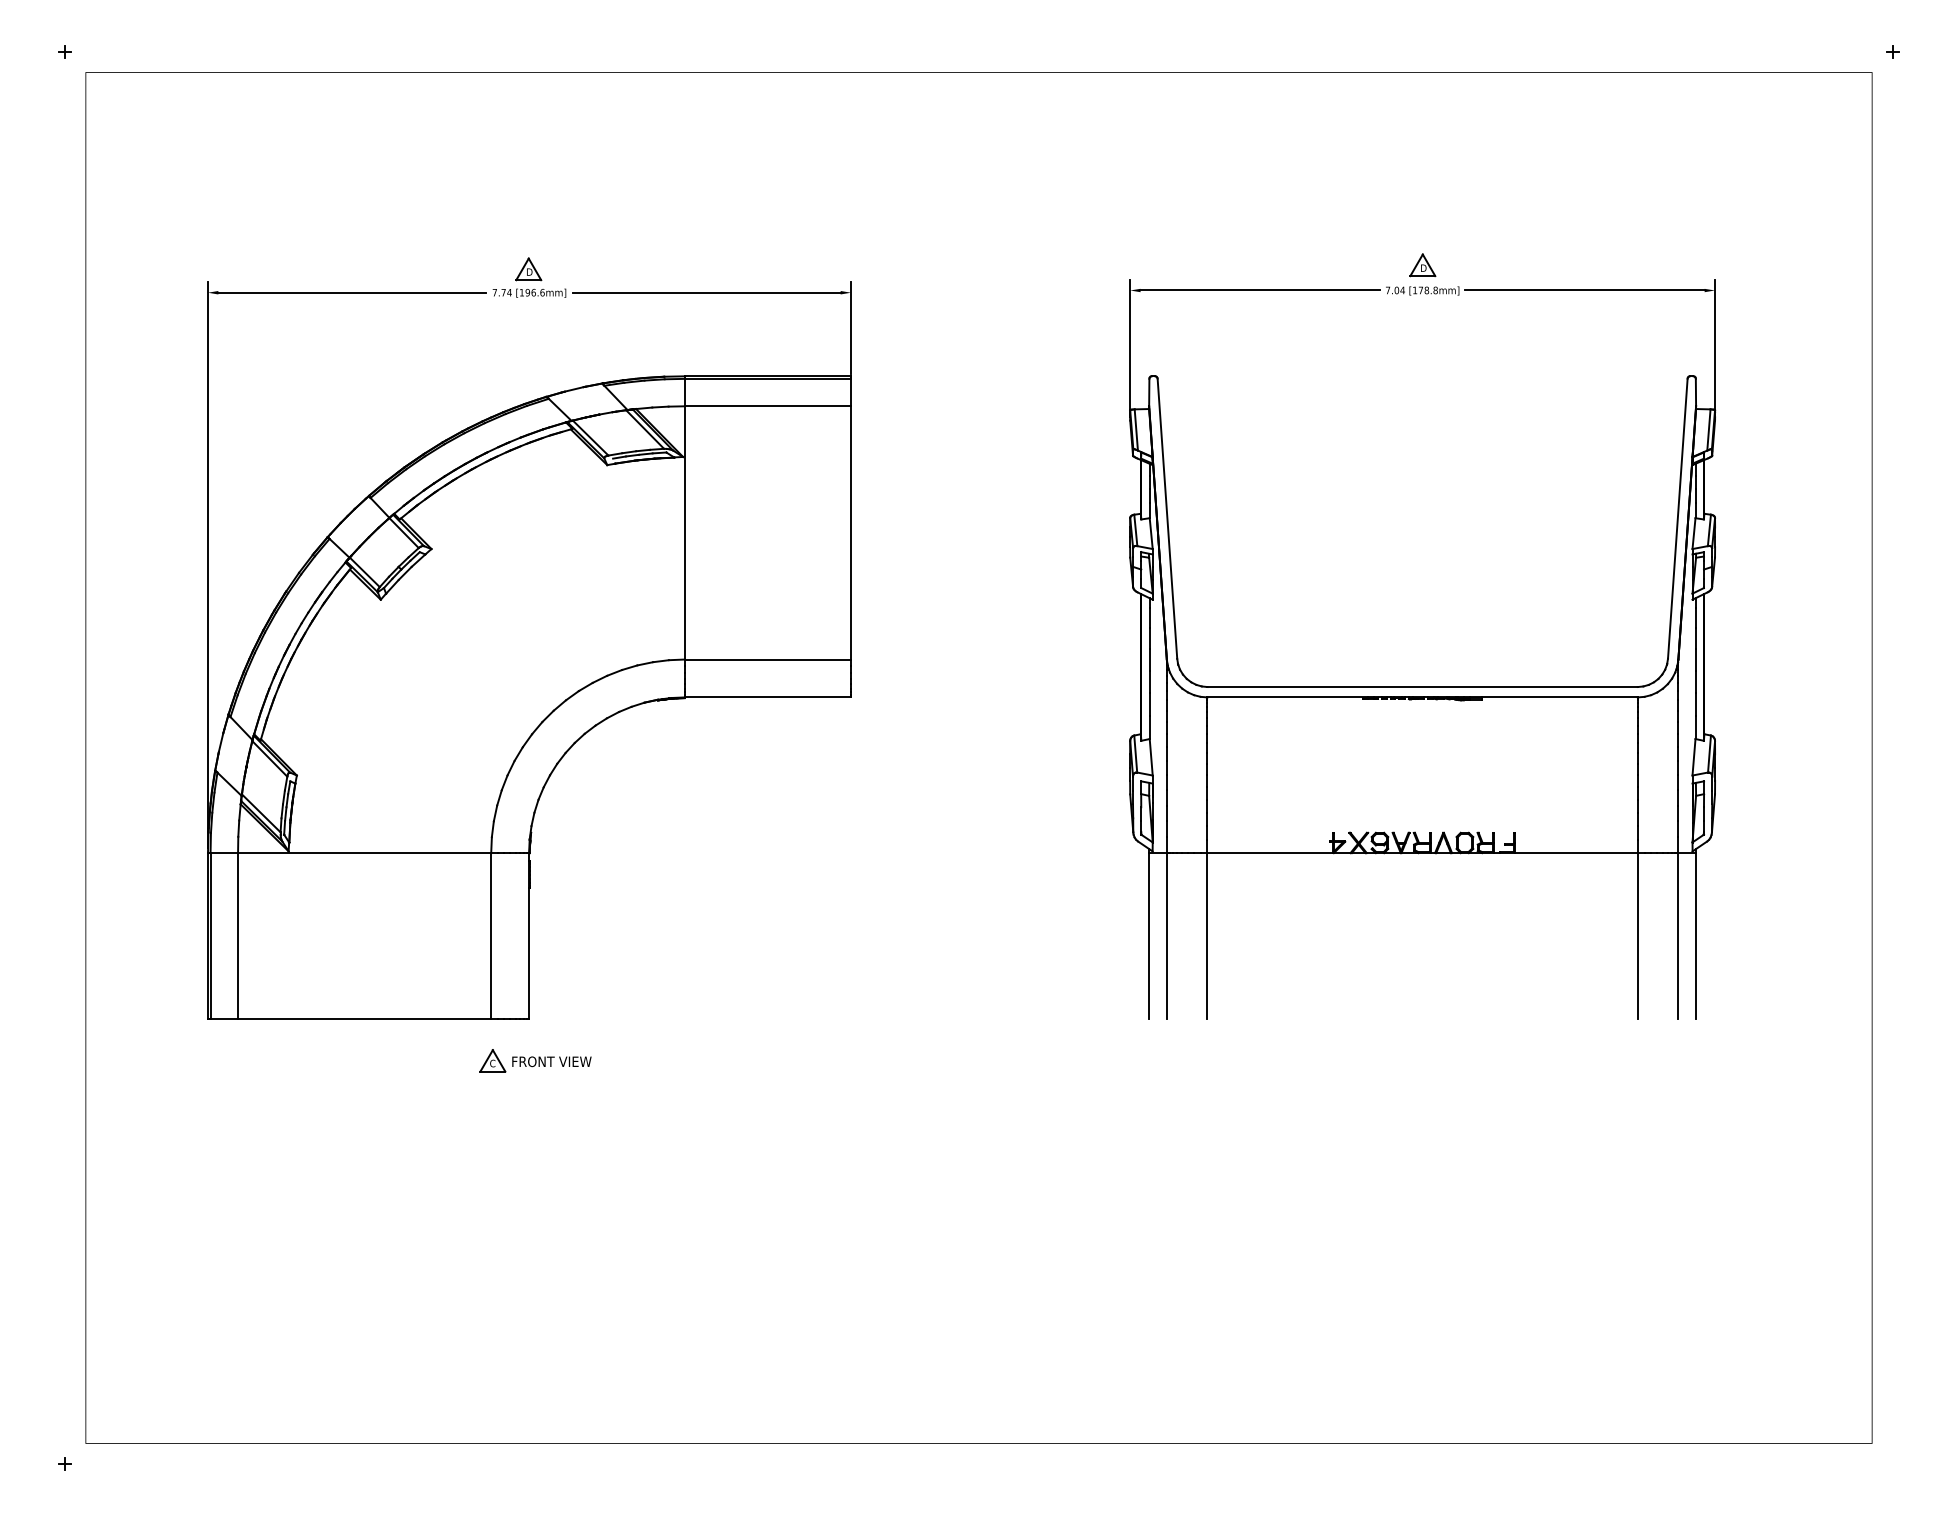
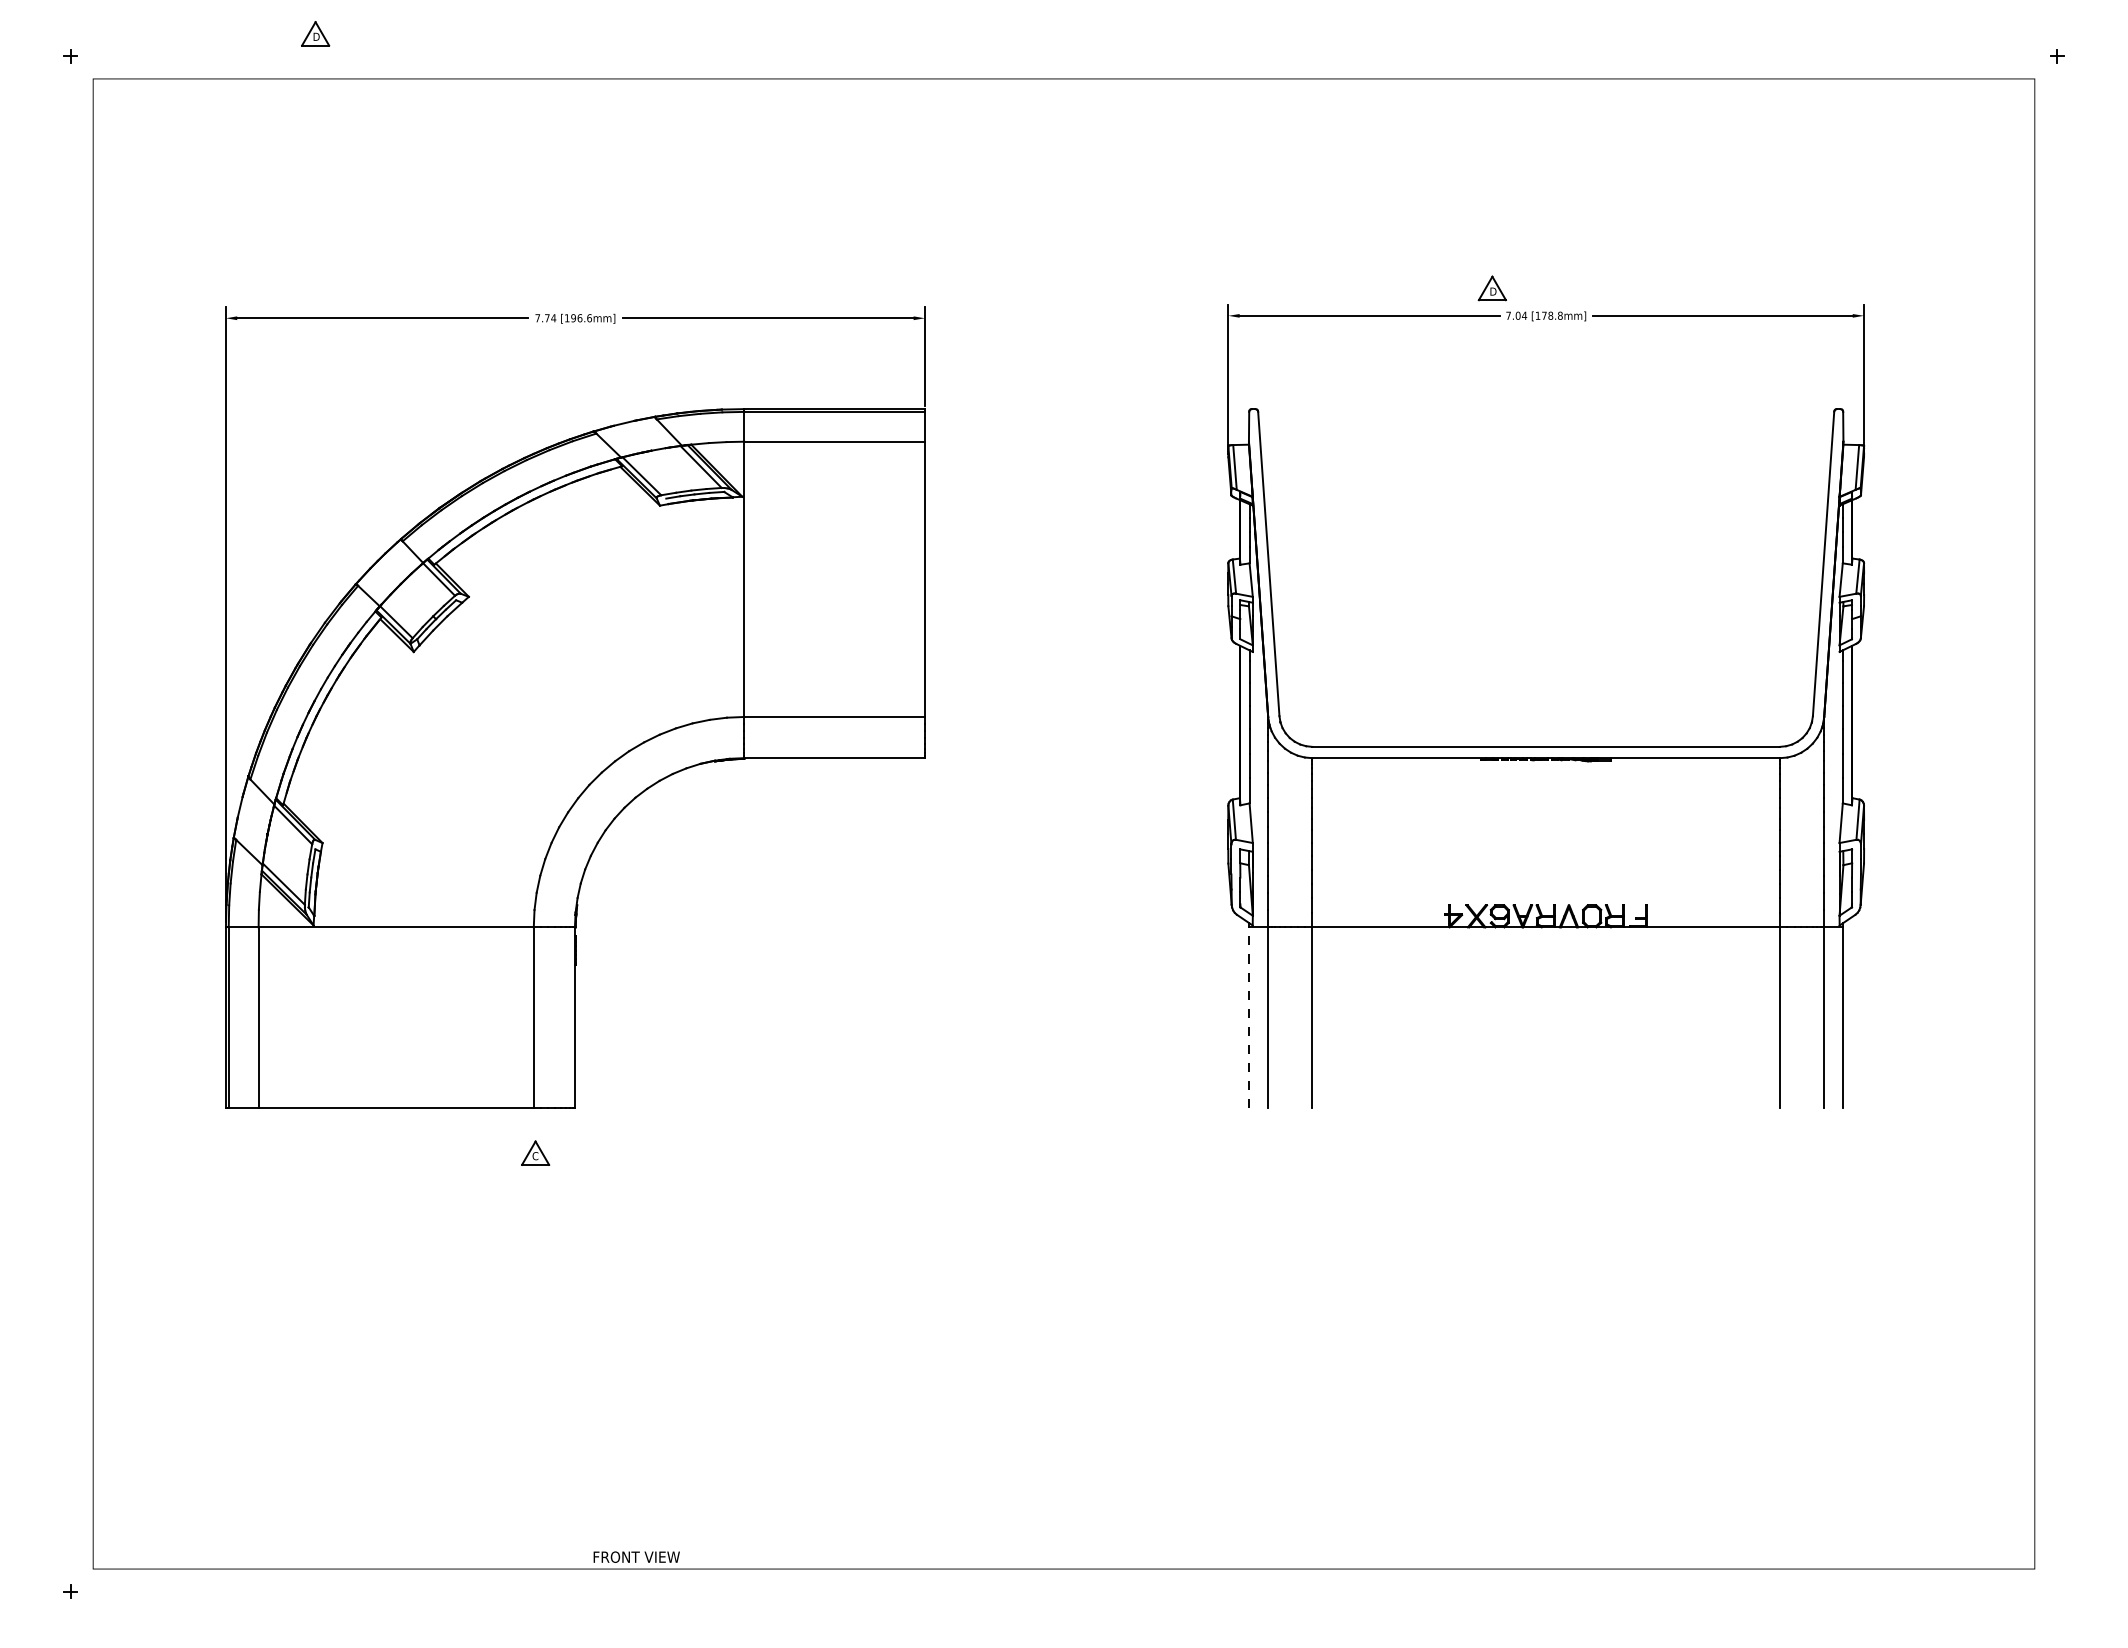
part: (1421, 265) -> (1491, 288), moved
part: (528, 269) -> (315, 33), moved
line: (1148, 936) -> (1248, 1017), solid -> dashed
text: (551, 1061) -> (636, 1556), moved

